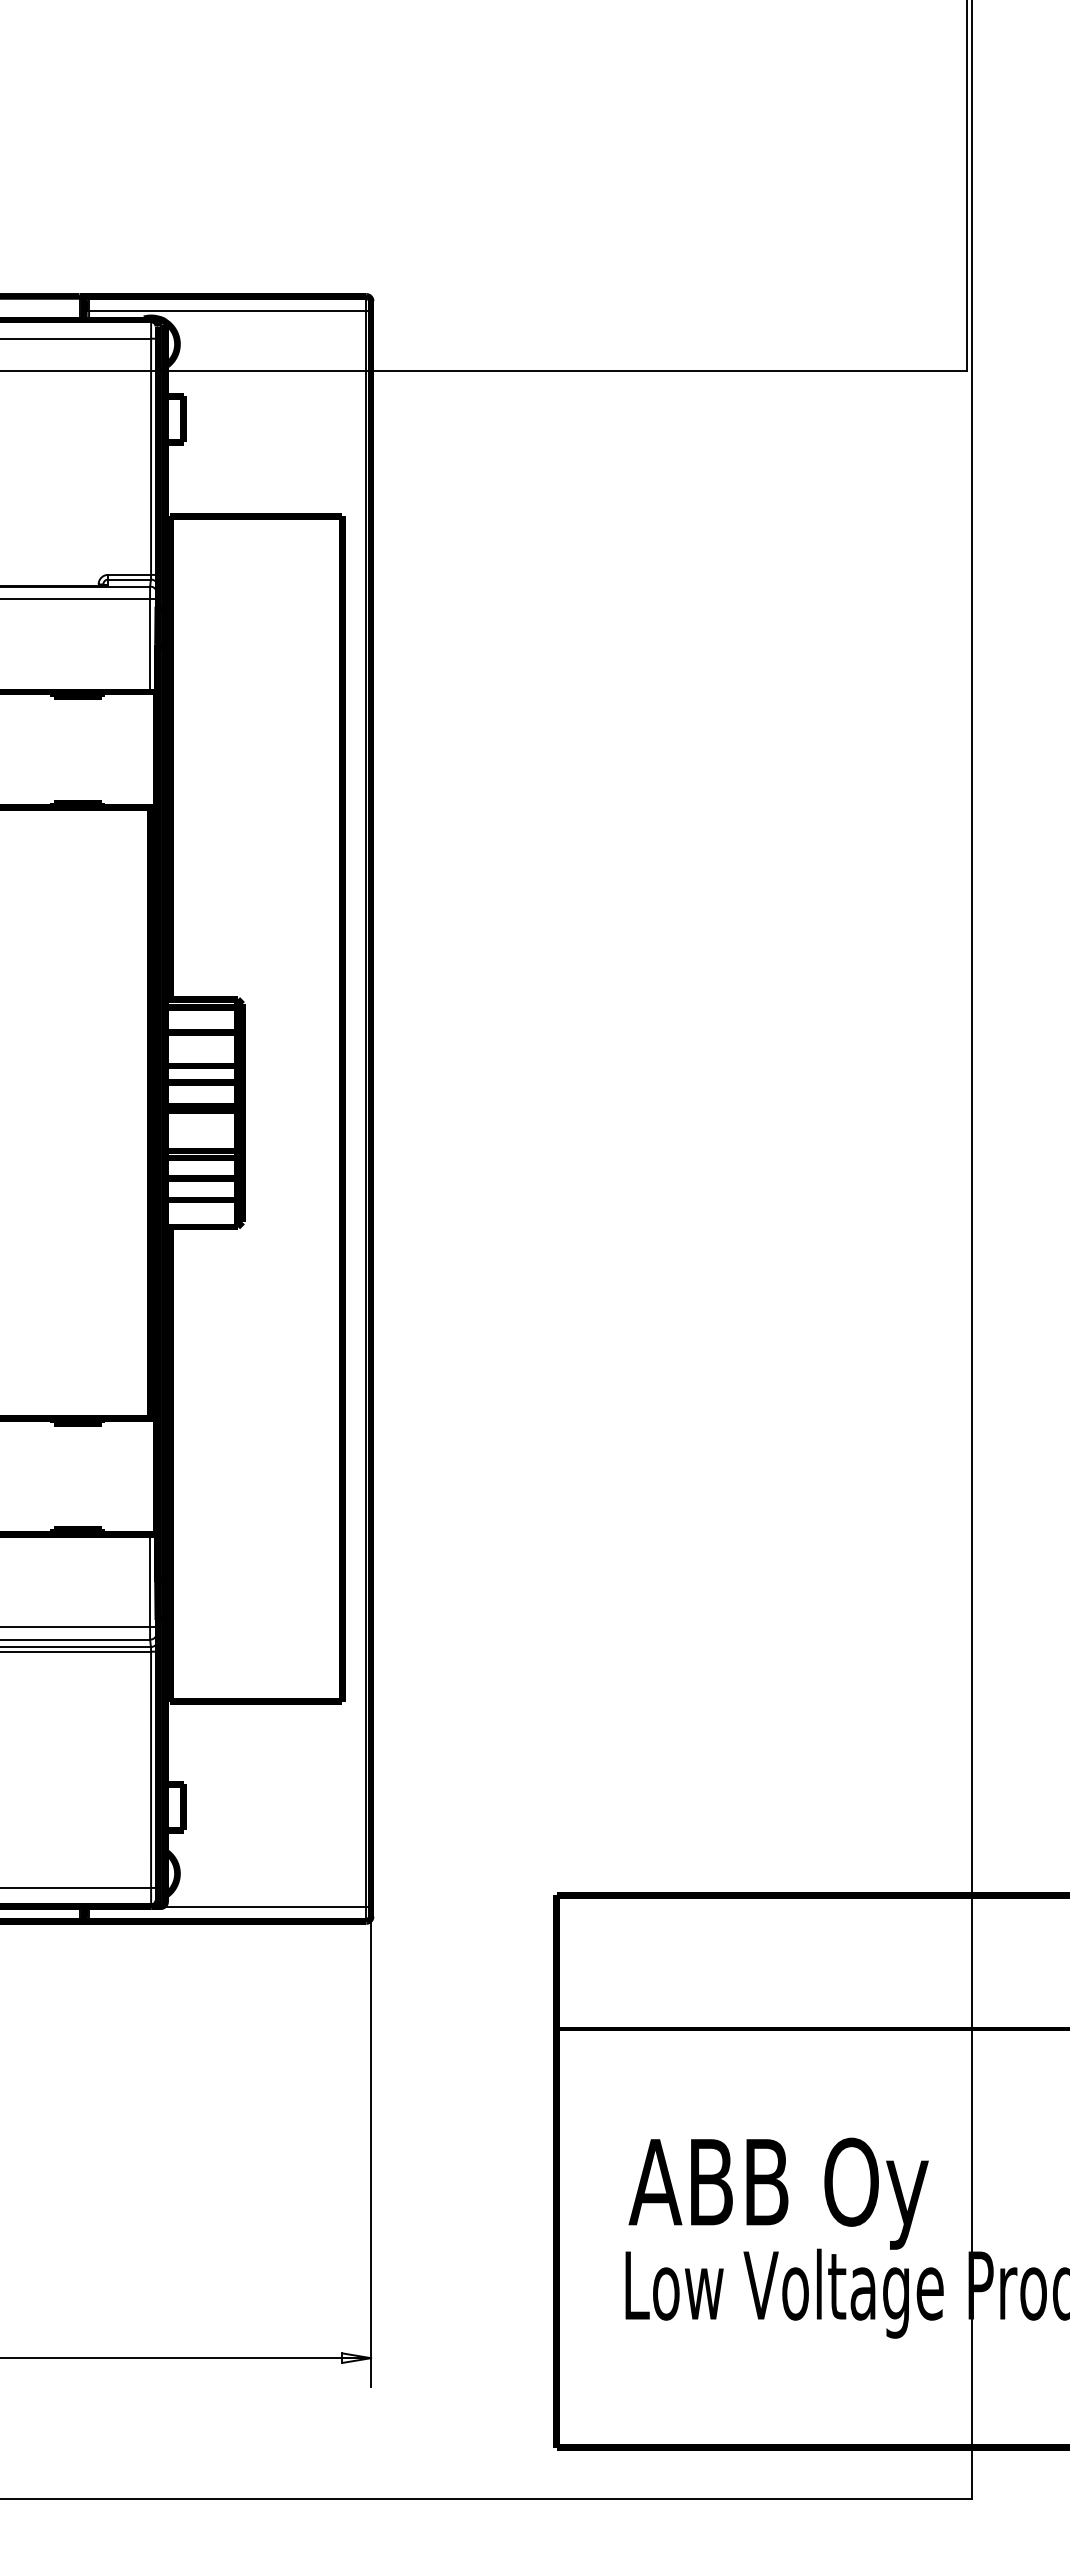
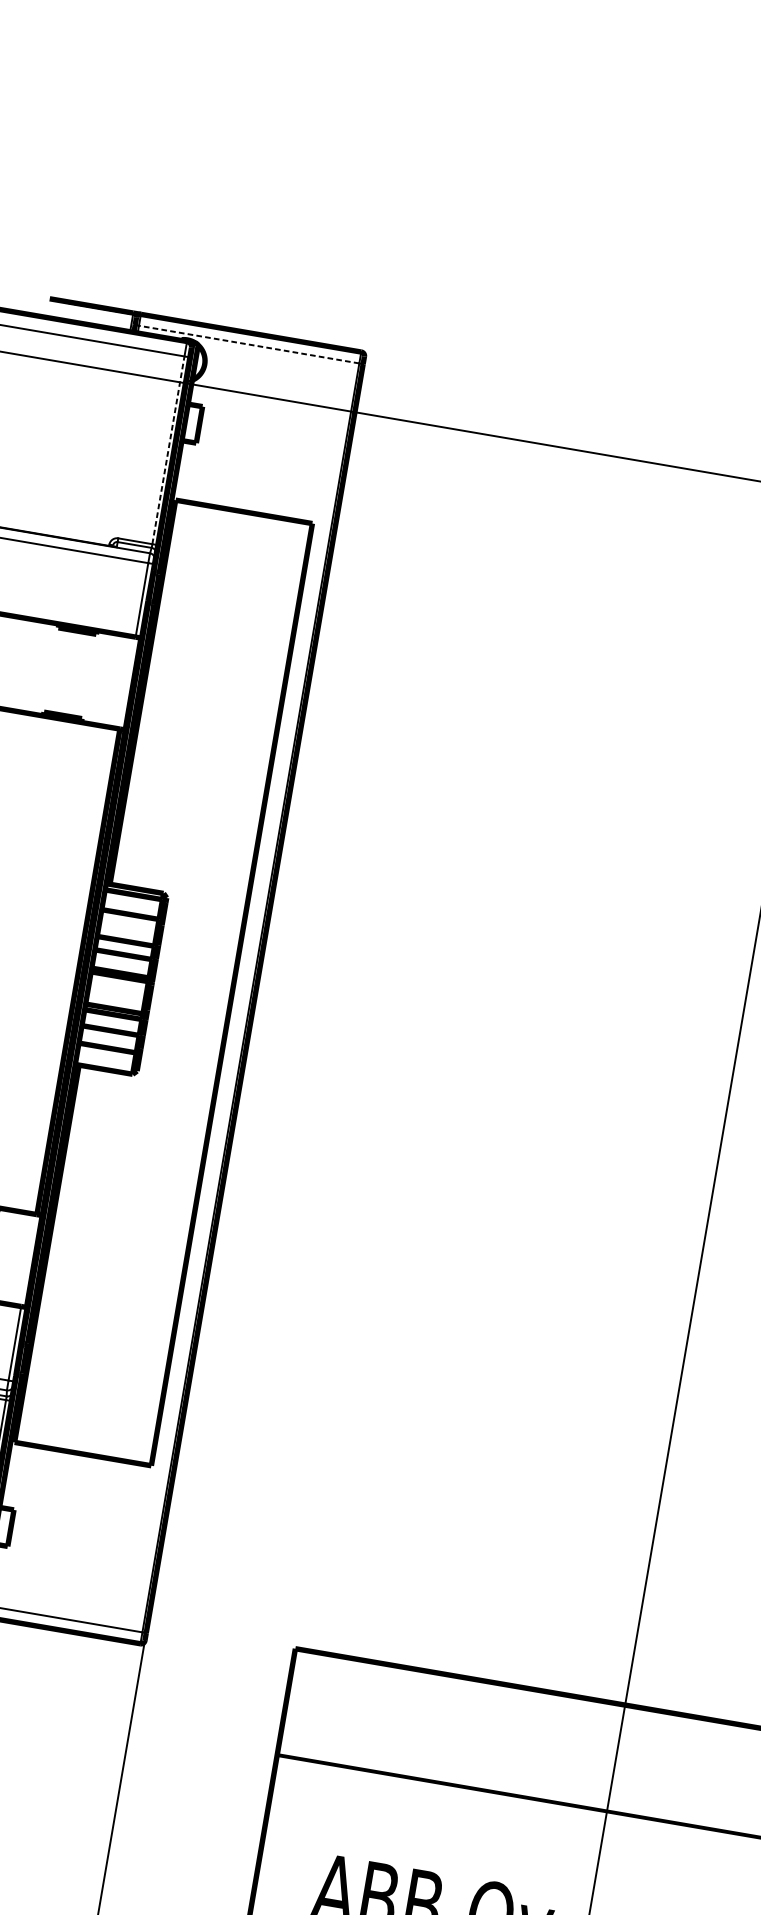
line: (227, 310) -> (249, 344), solid -> dashed
line: (151, 456) -> (168, 450), solid -> dashed

